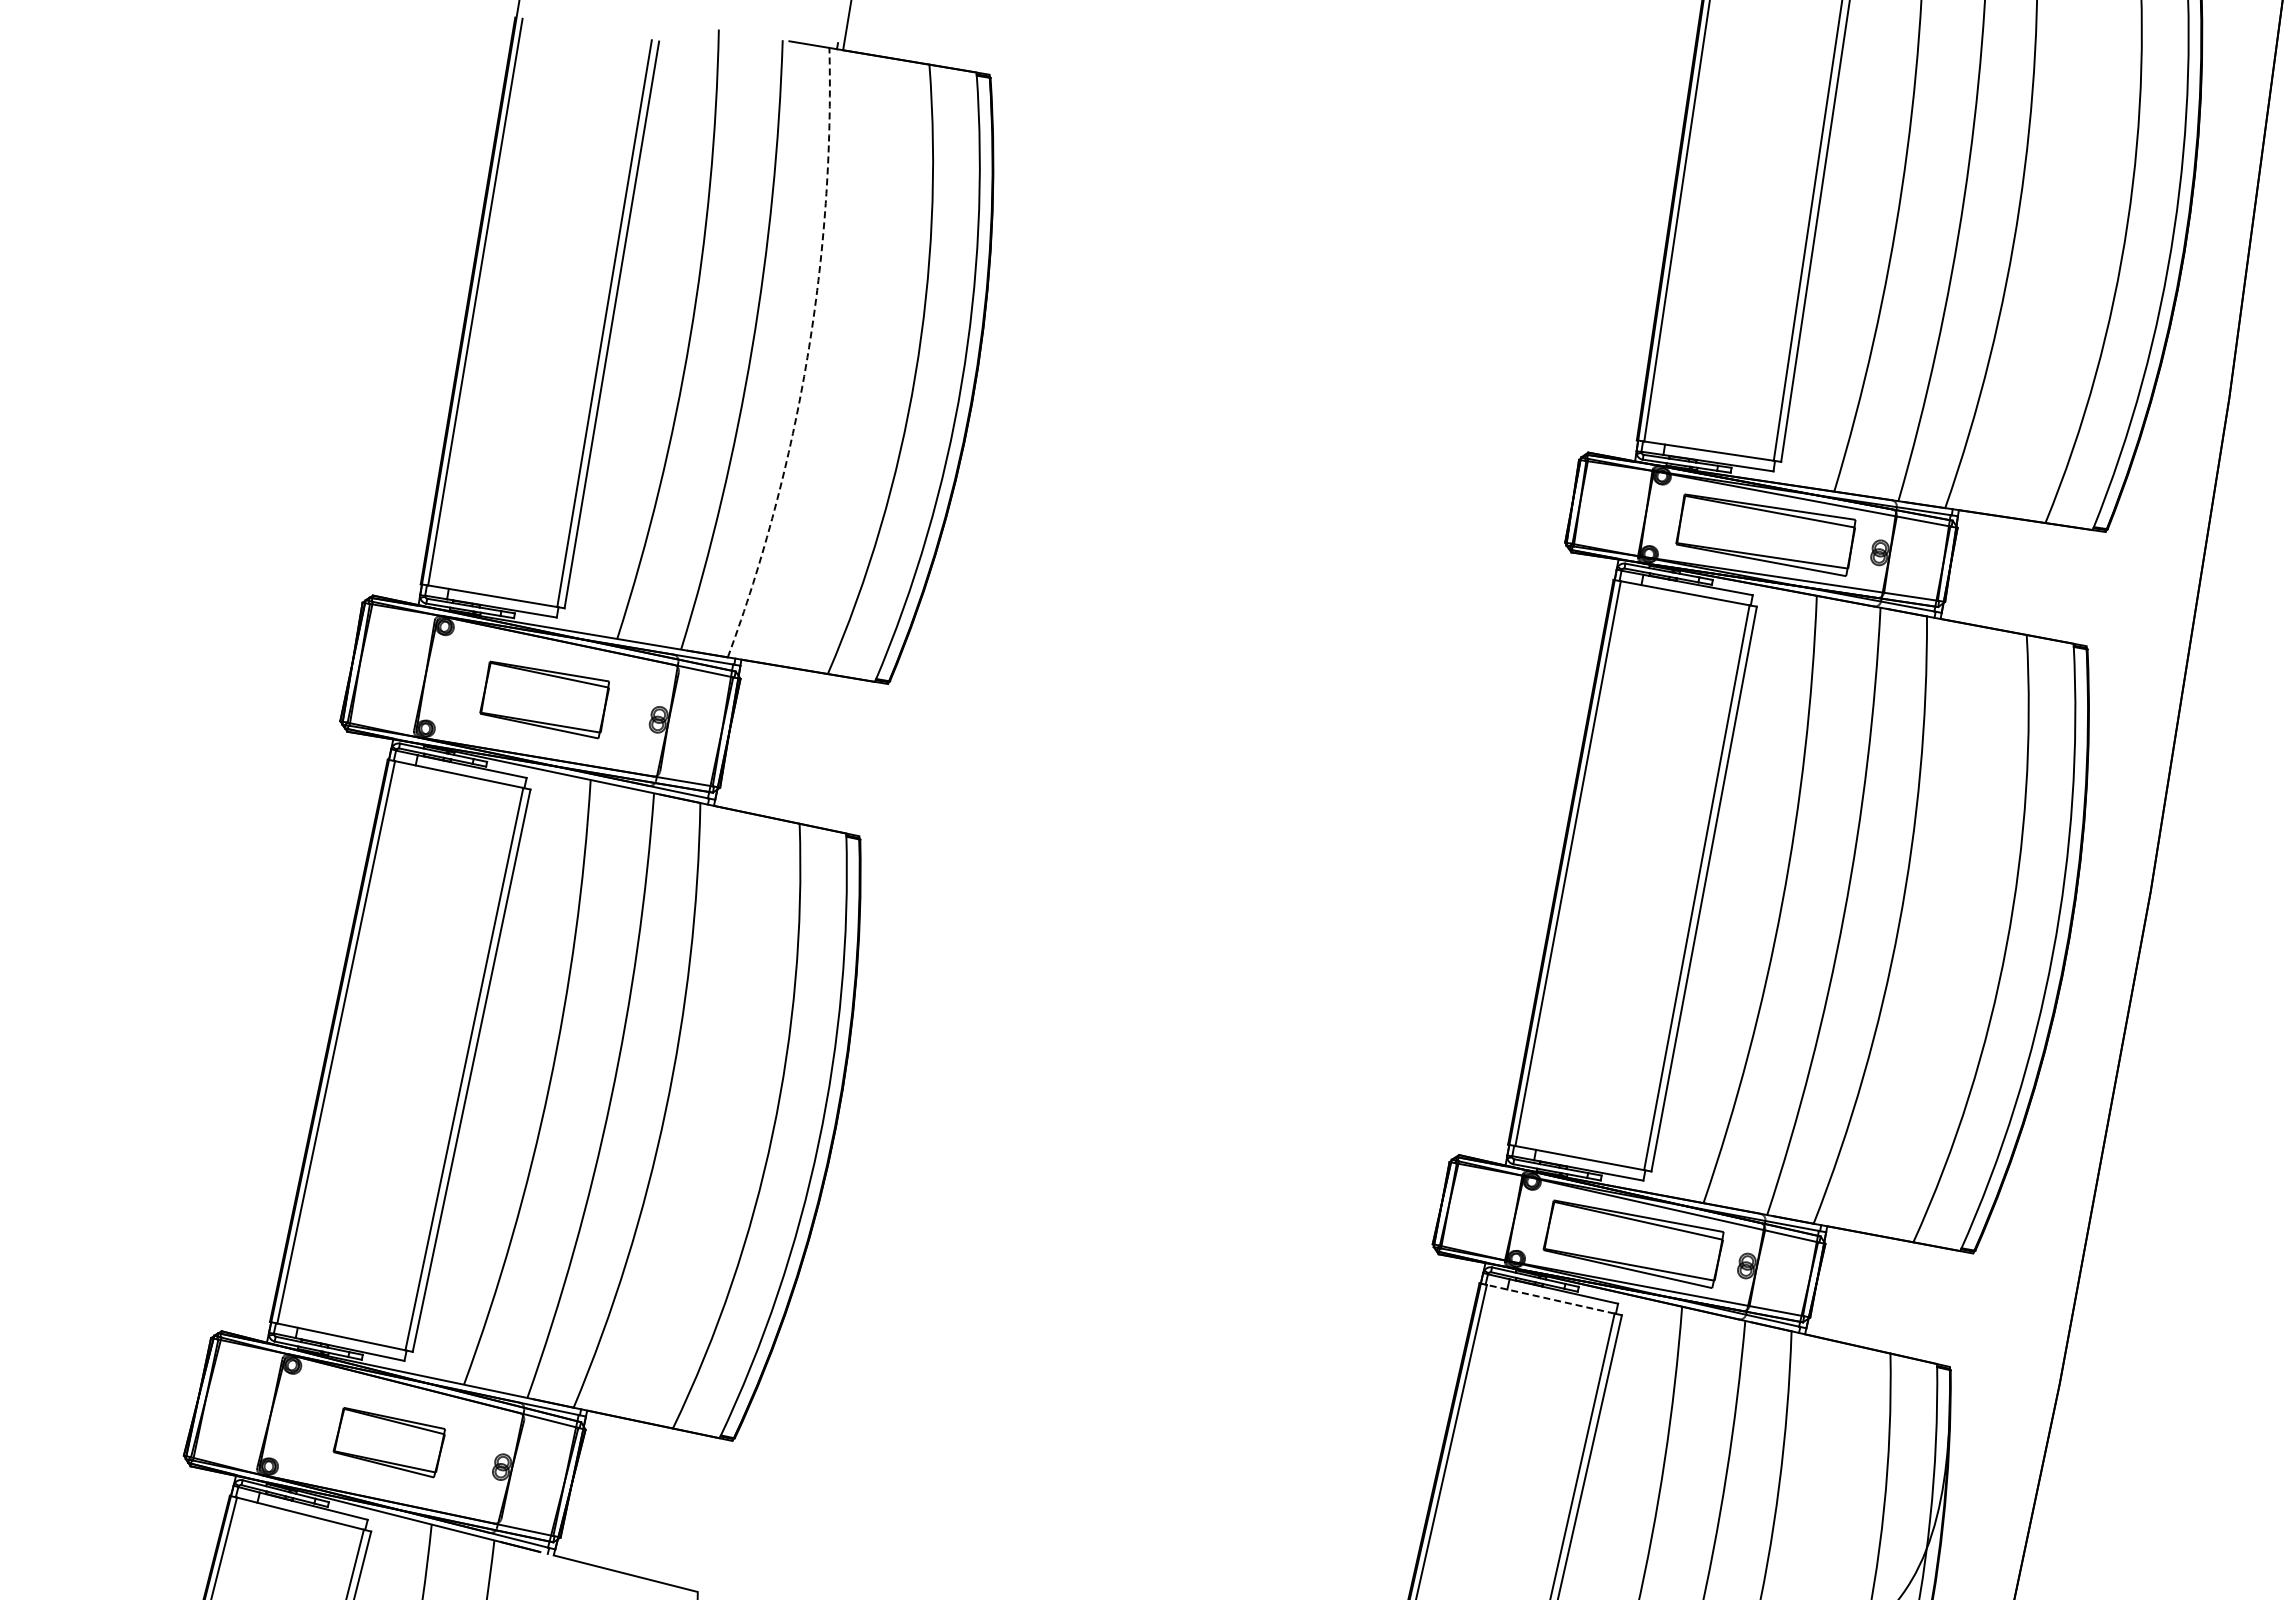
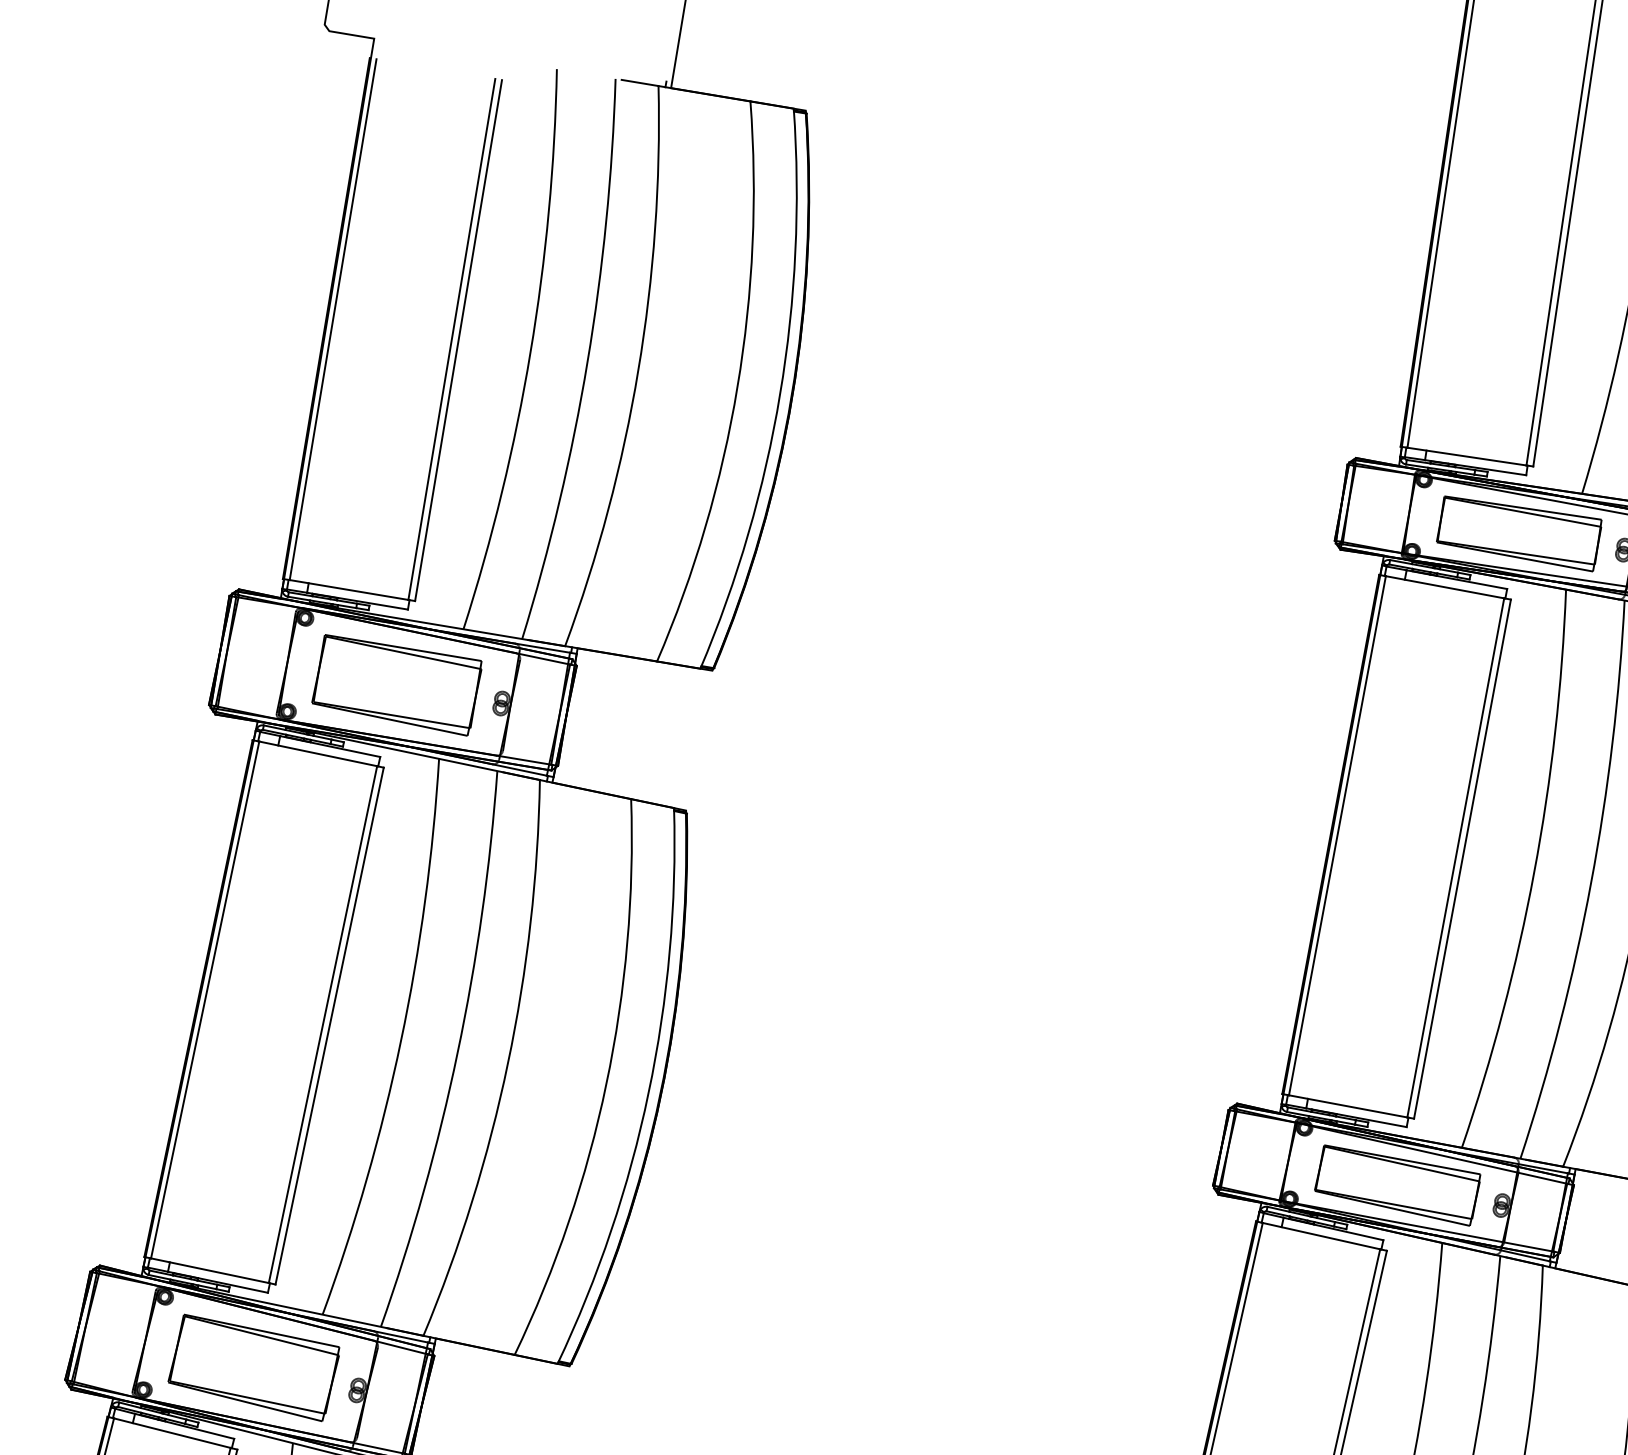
arc: (807, 357) -> (638, 370), dashed -> solid
part: (544, 699) -> (396, 684), size x1.43
line: (1550, 1299) -> (1321, 1236), dashed -> solid
part: (389, 1442) -> (254, 1367), size x1.67

